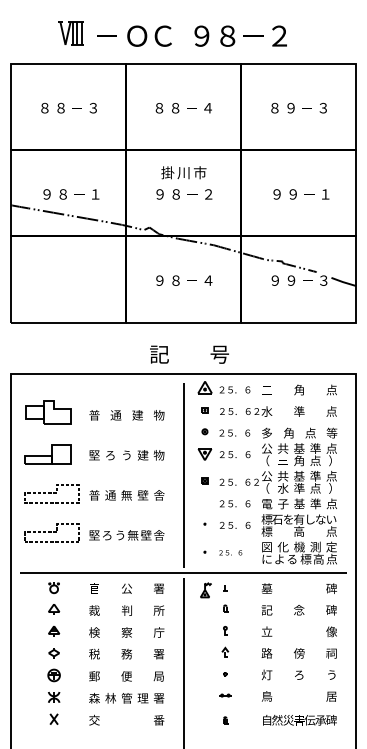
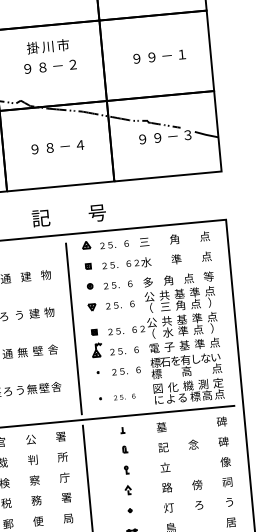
part: (204, 387) -> (85, 245), size x0.62
part: (204, 454) -> (91, 307), size x0.62
part: (205, 590) -> (96, 350), moved

